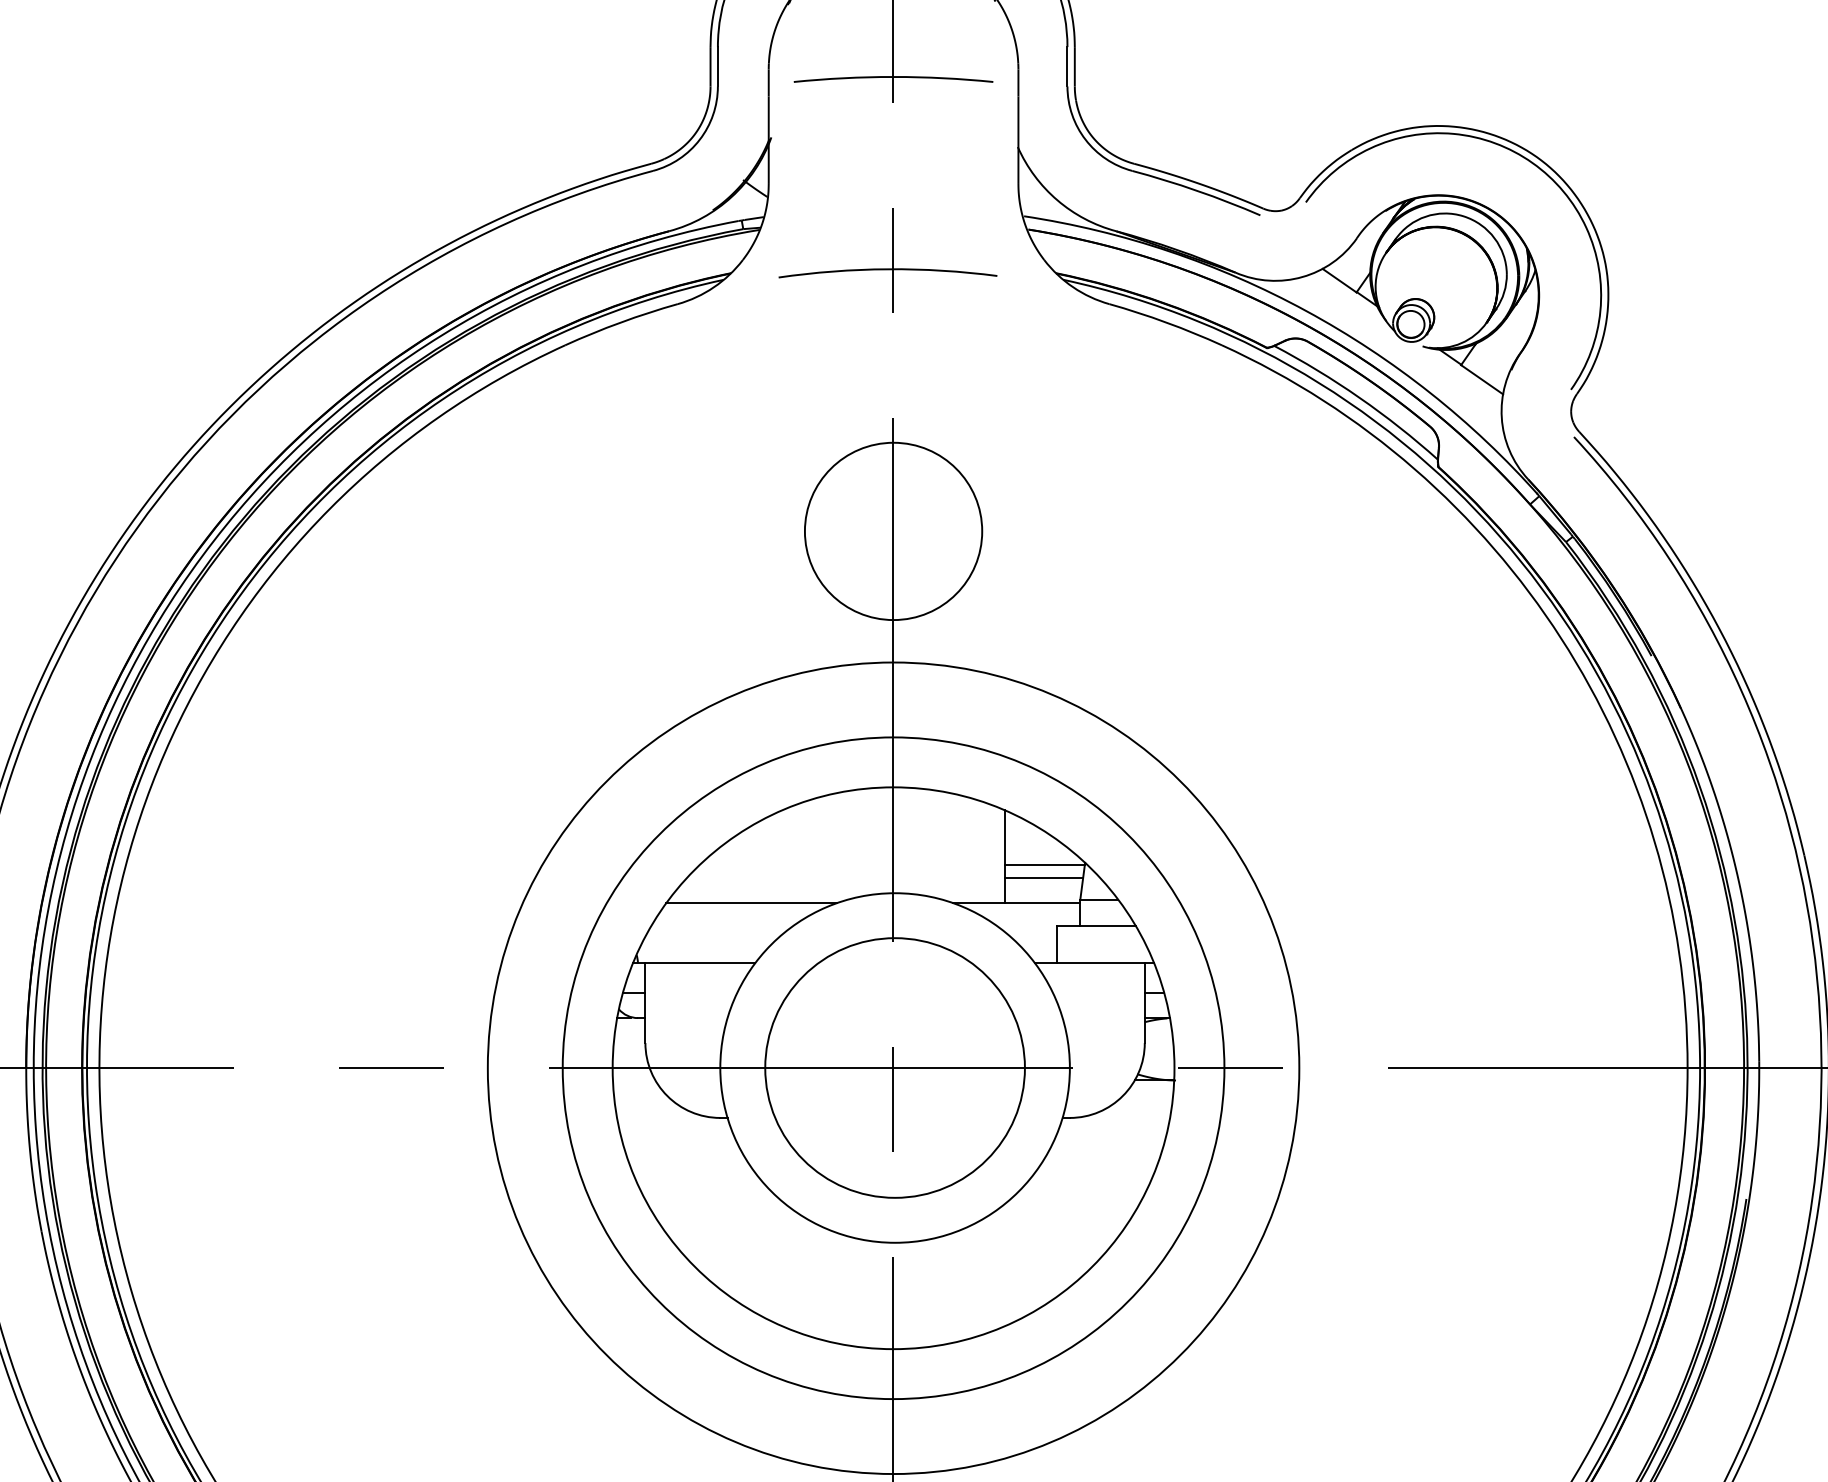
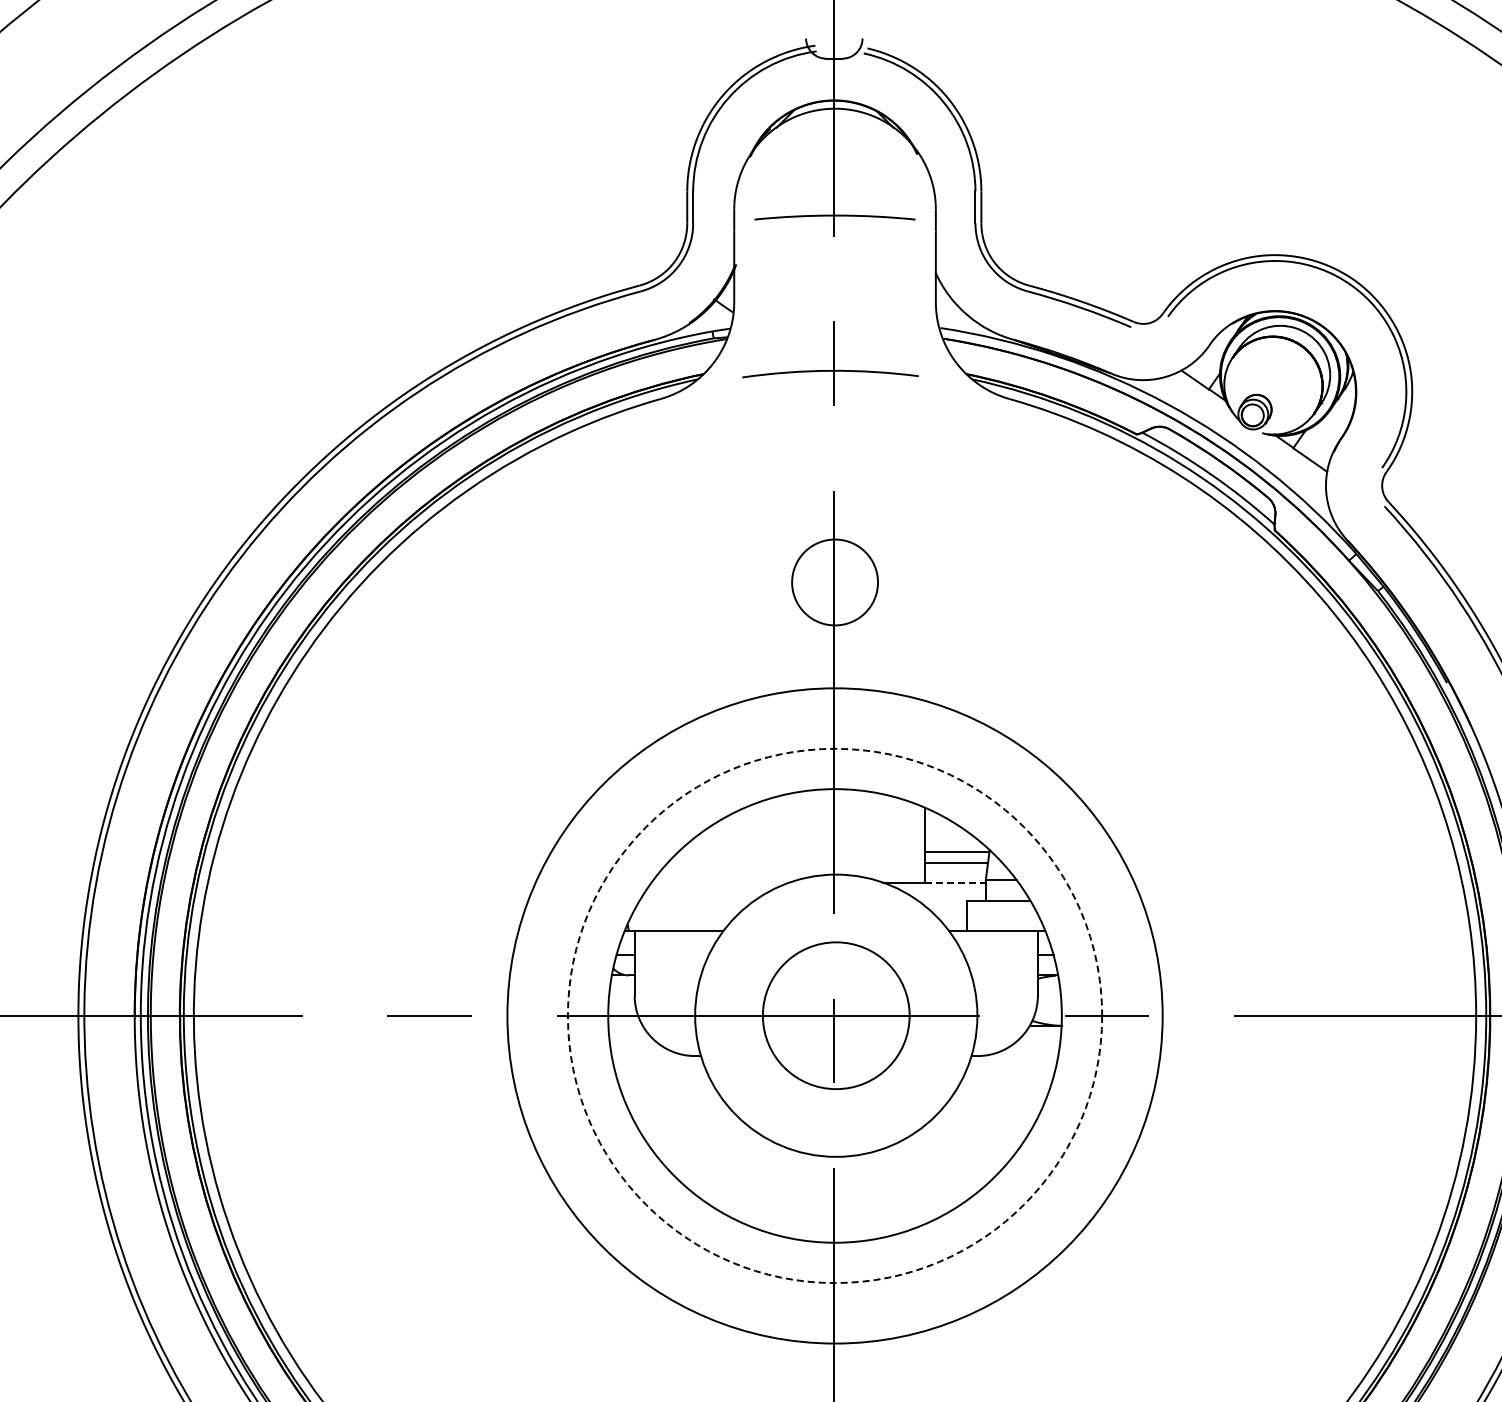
circle: (892, 531) -> (834, 582), size x0.6
line: (751, 902) -> (720, 882), removed
line: (1042, 902) -> (955, 882), solid -> dashed
circle: (892, 1067) -> (834, 1015), solid -> dashed
circle: (895, 1067) -> (836, 1015), size x0.7

